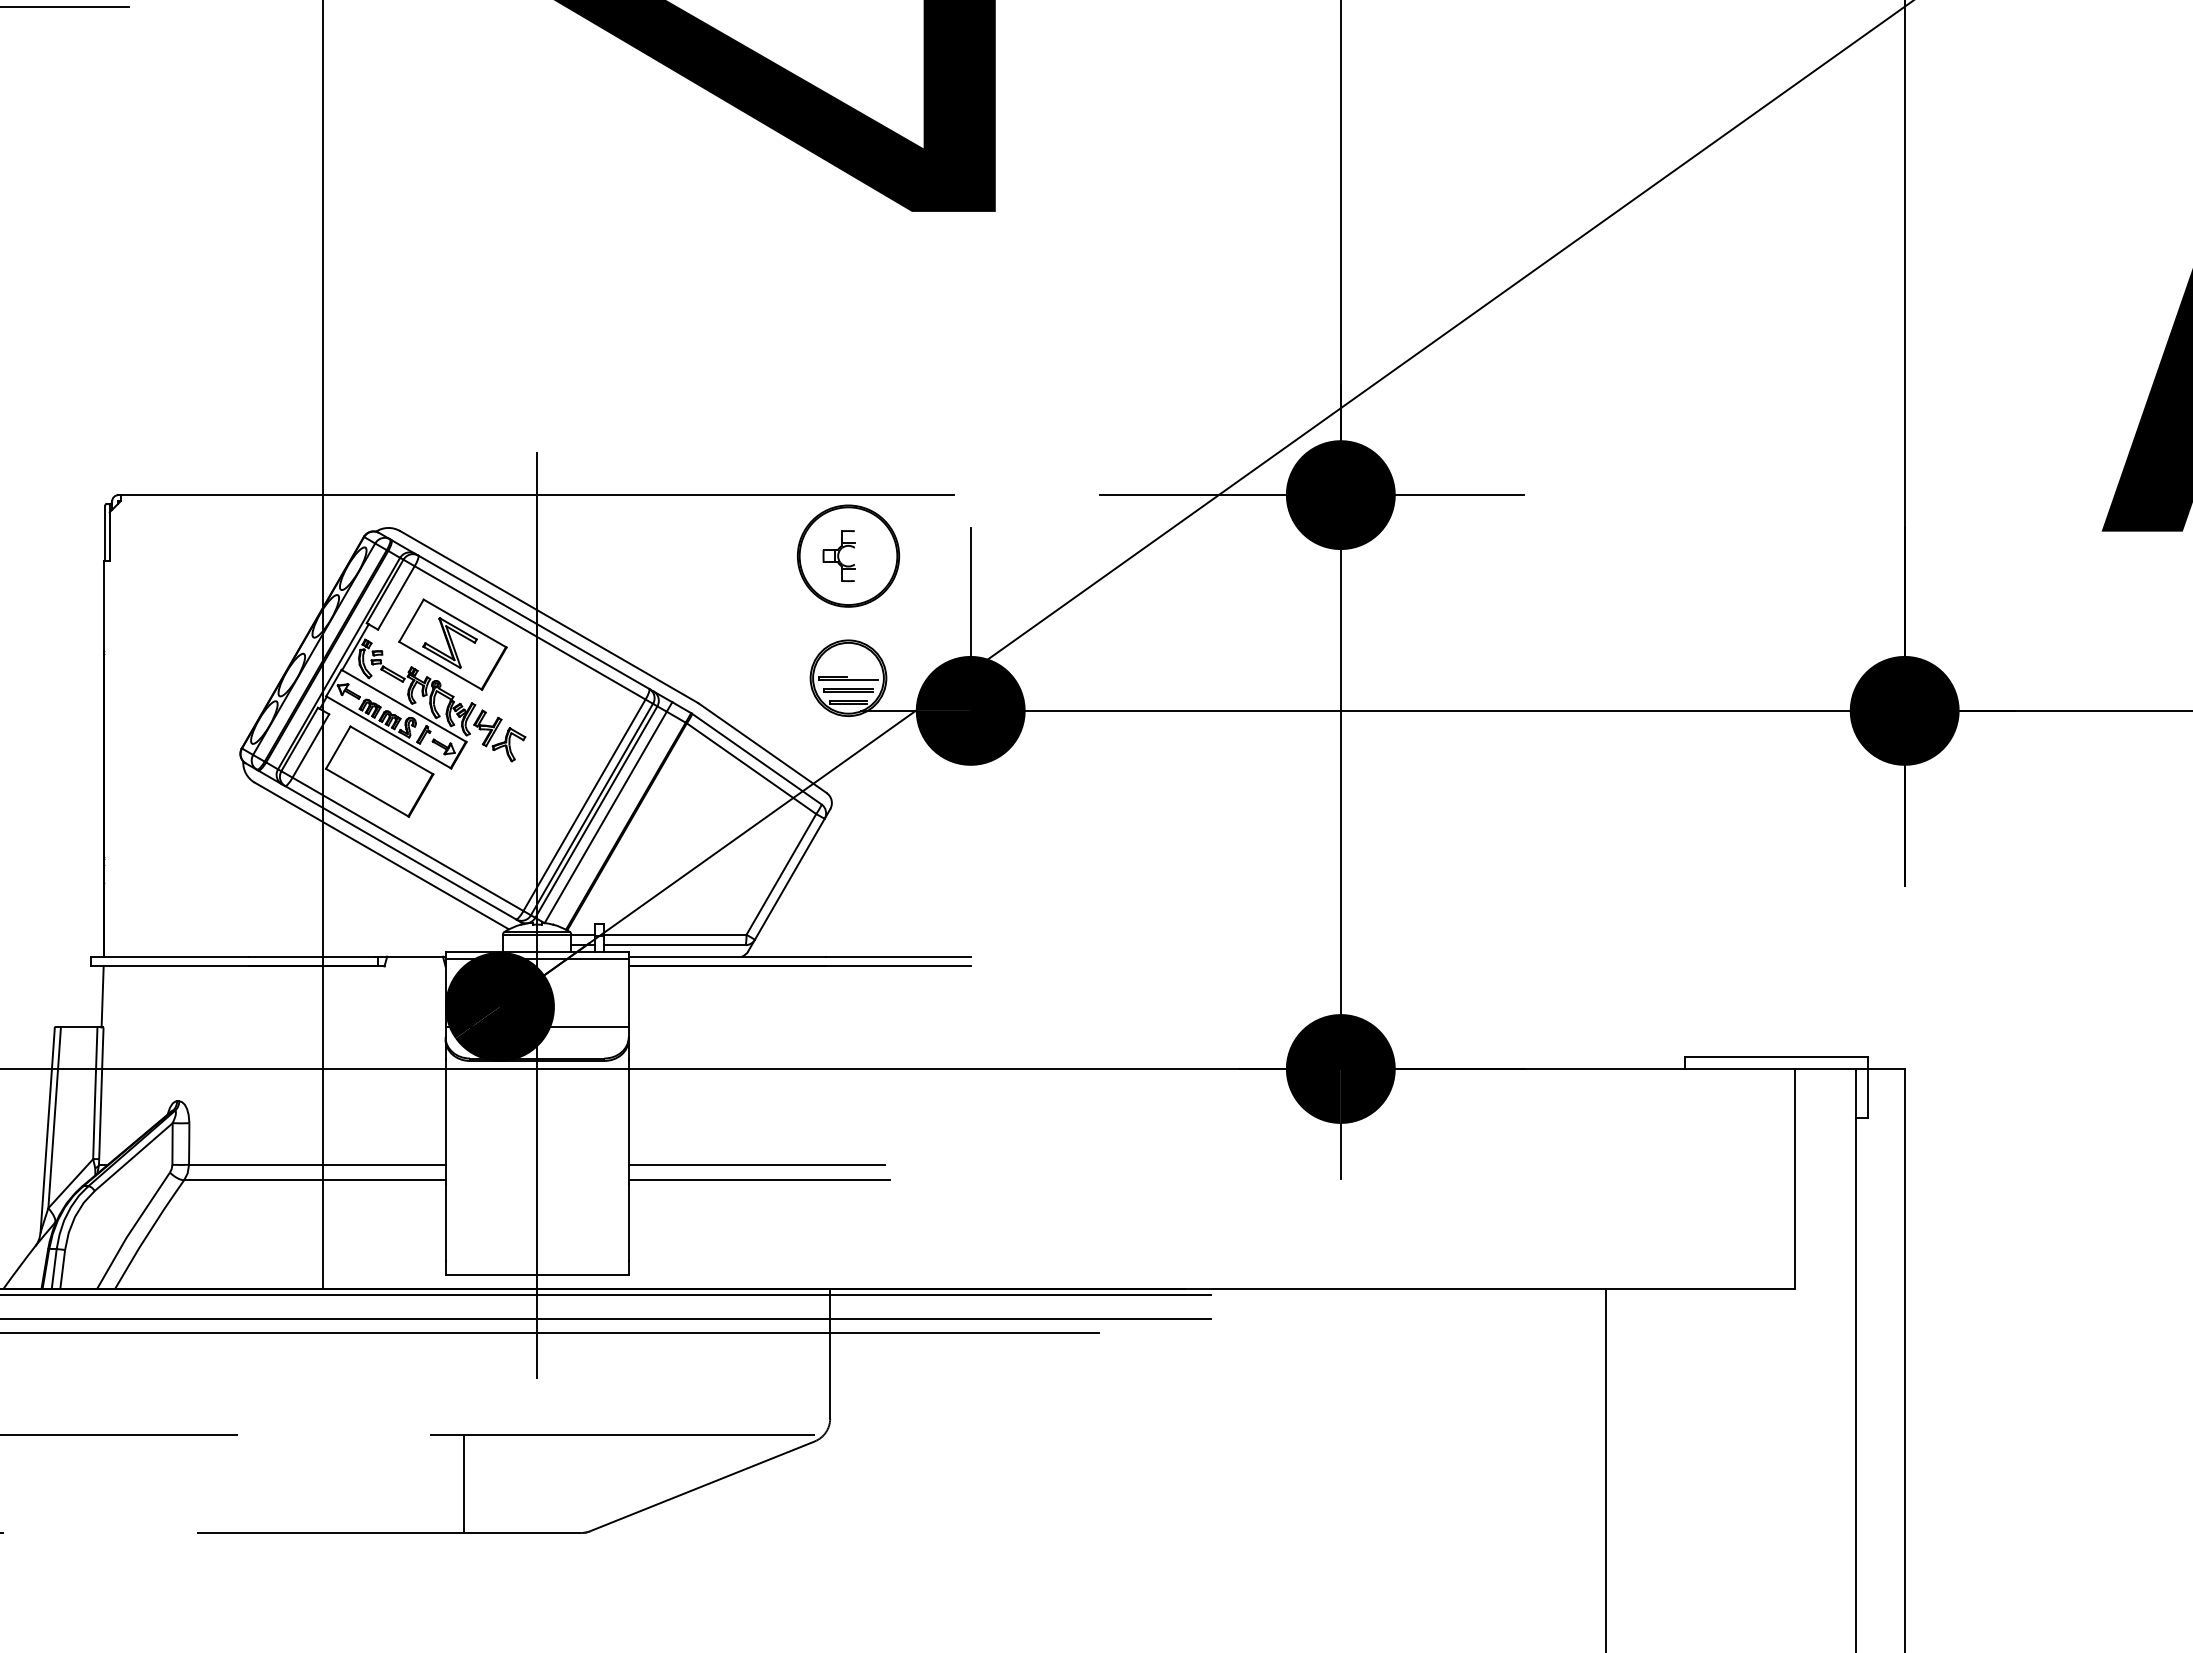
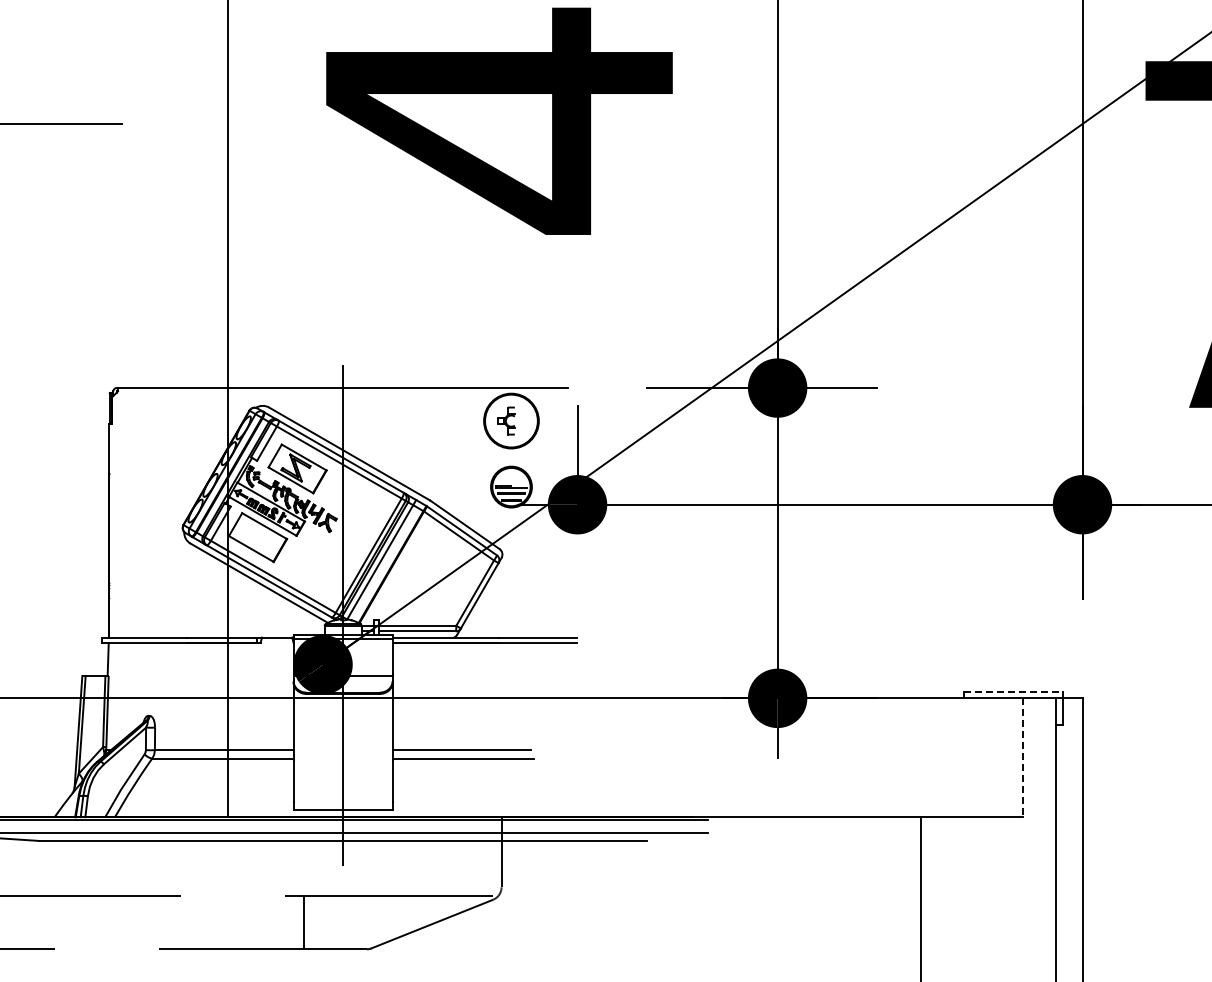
line: (1777, 1056) -> (1013, 691), solid -> dashed
line: (1795, 1180) -> (1023, 758), solid -> dashed

